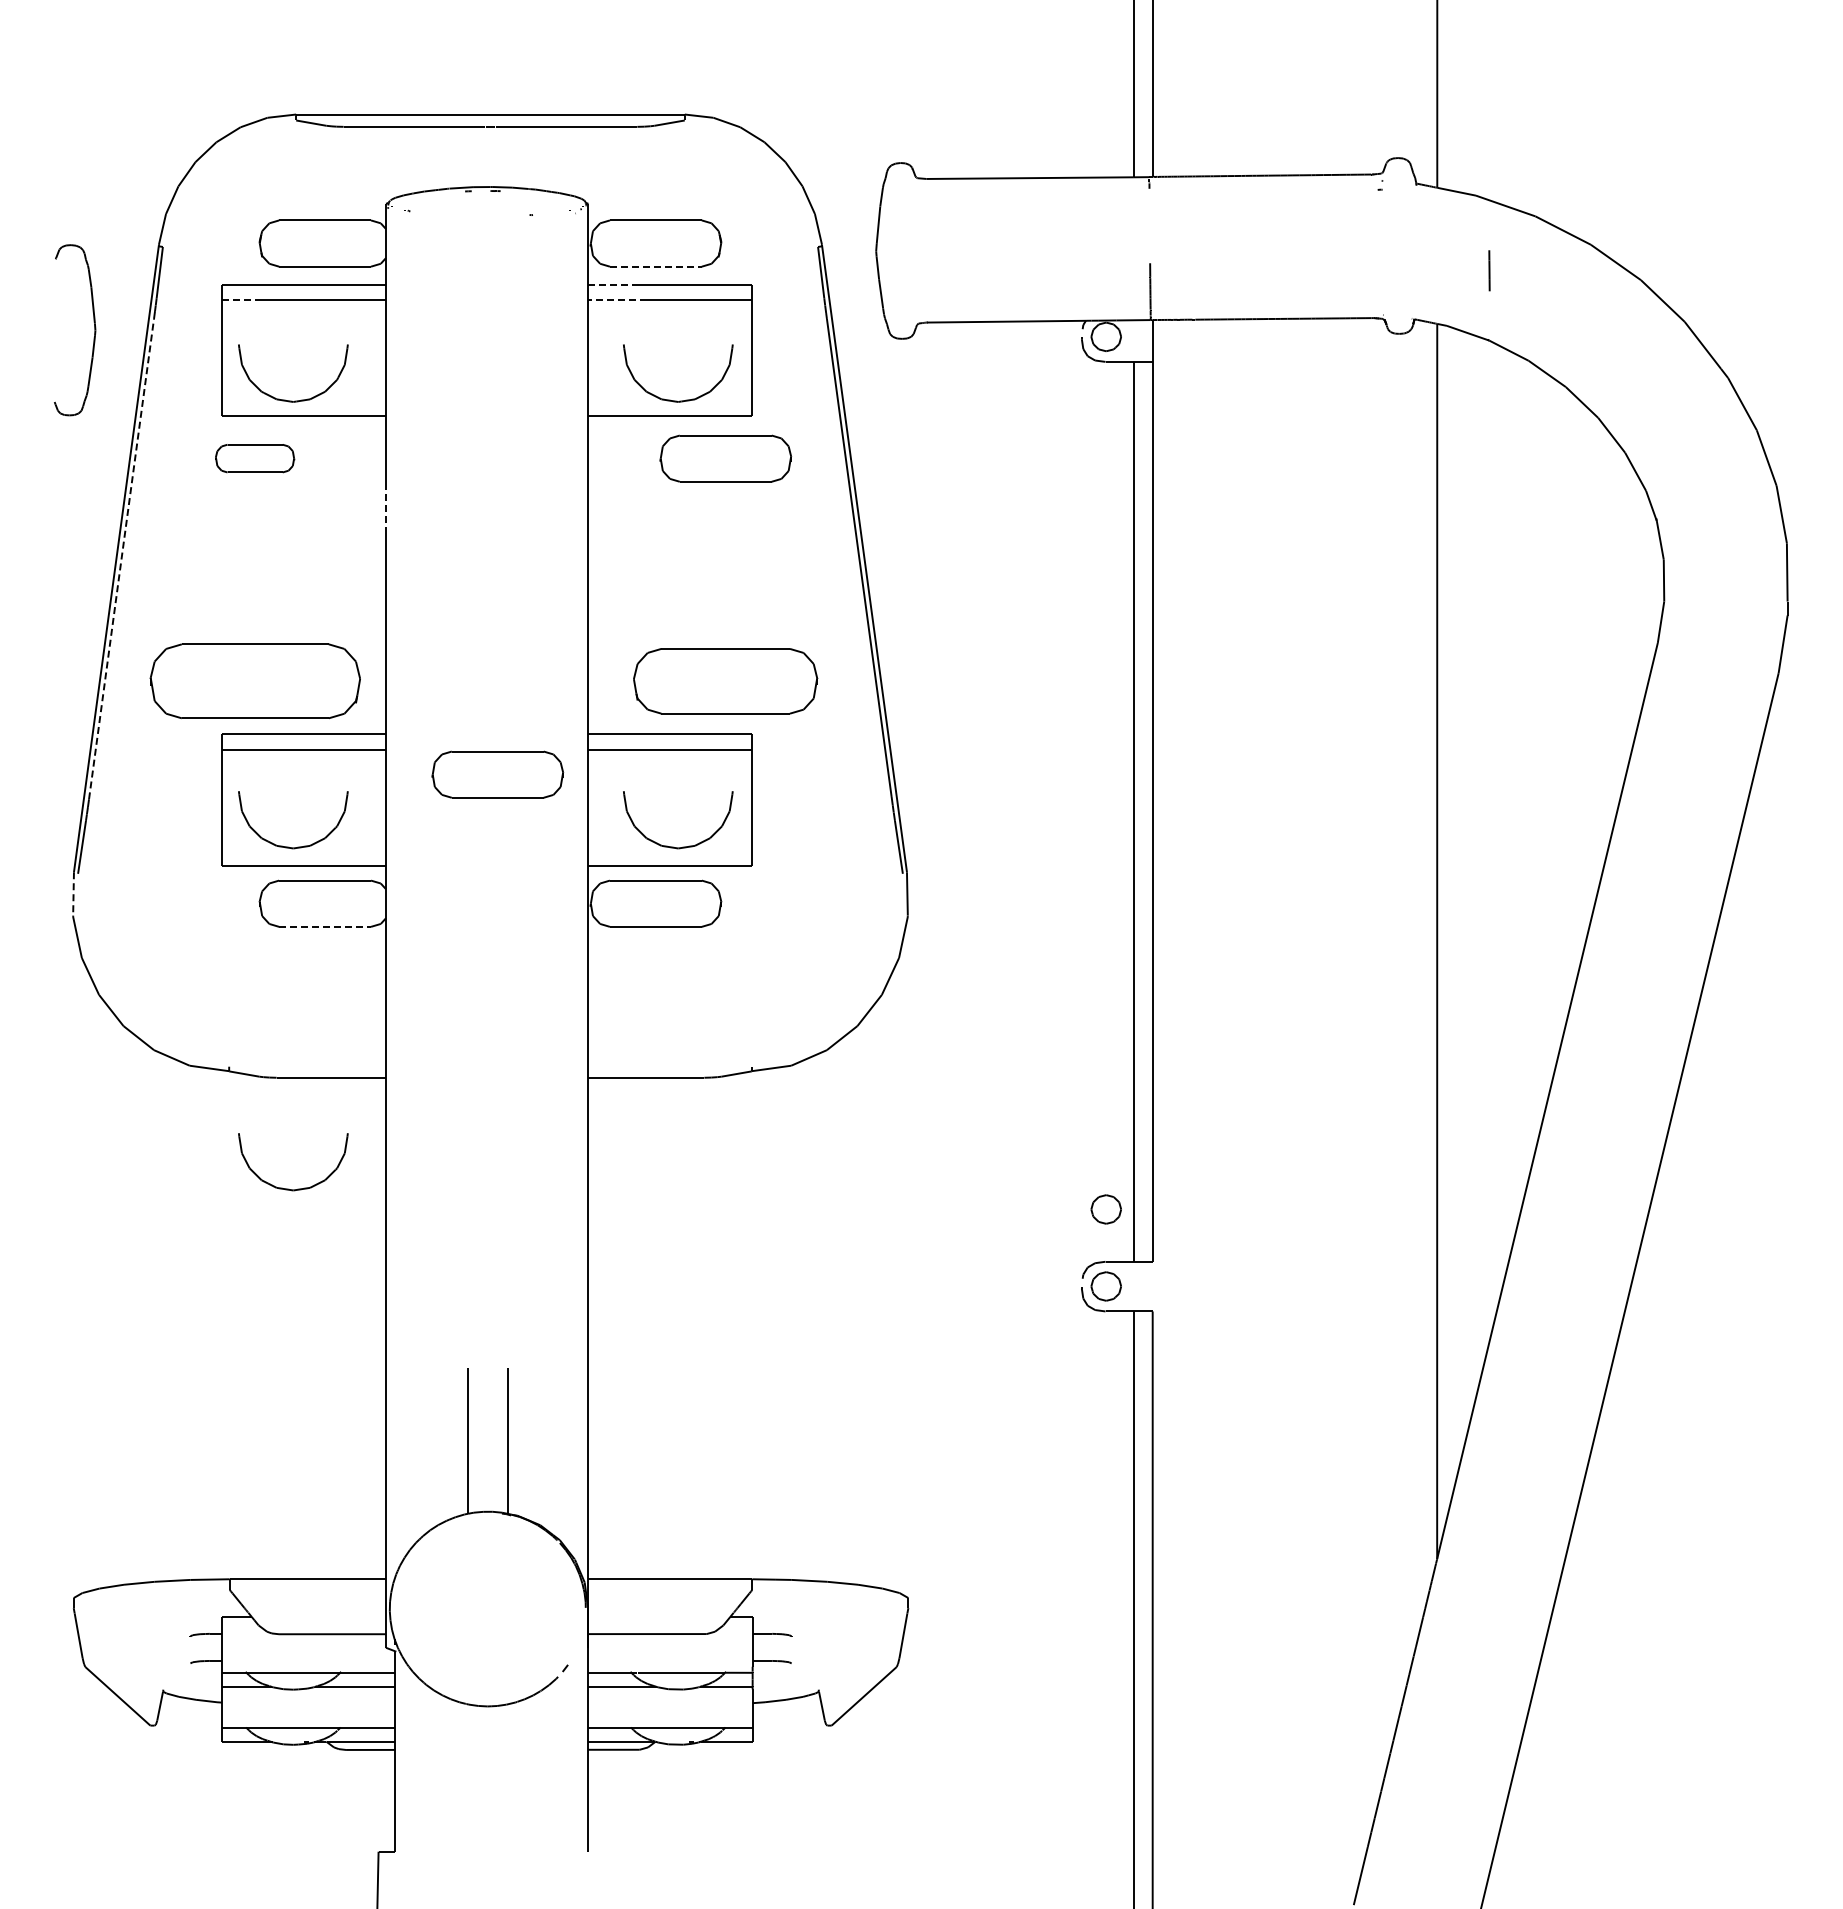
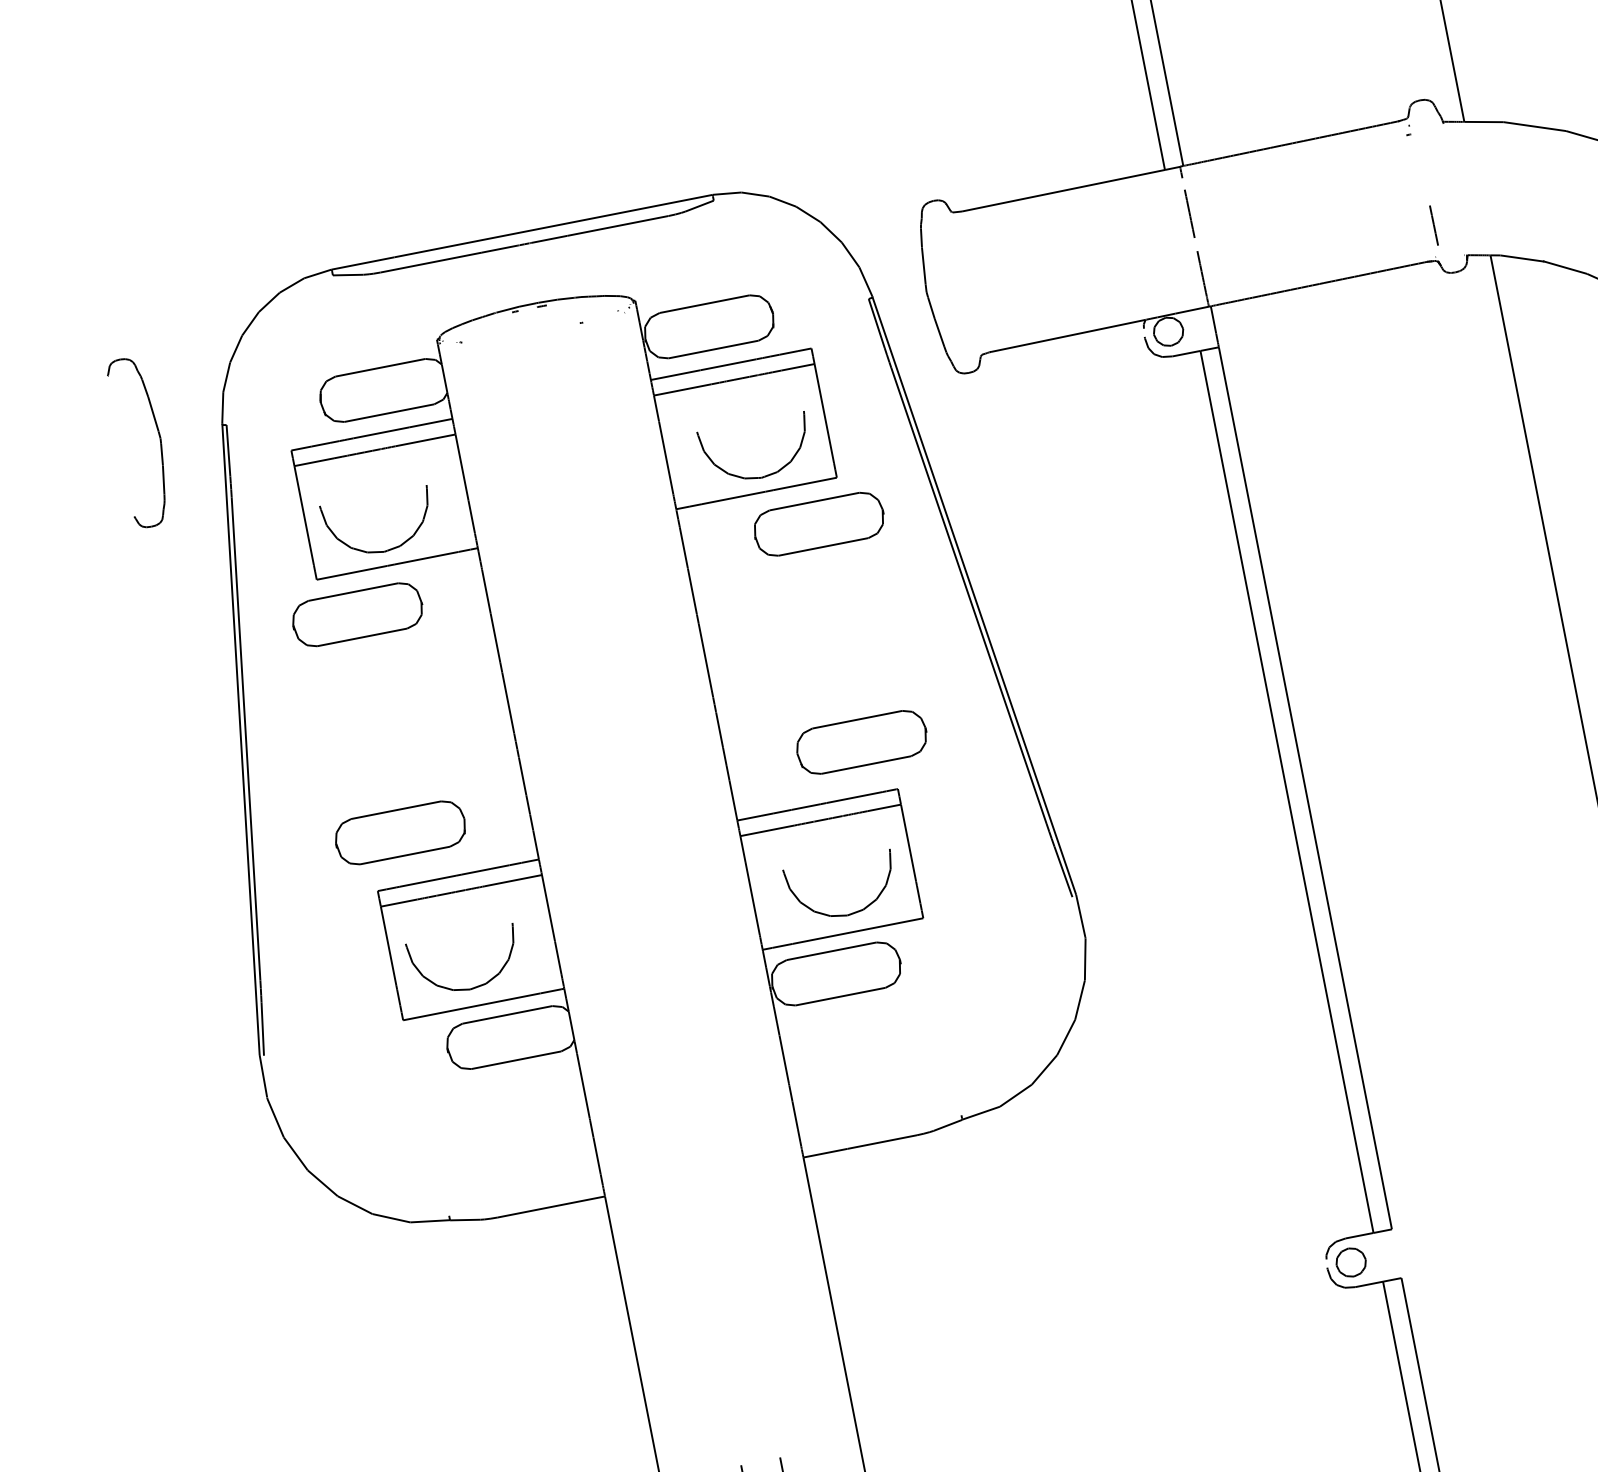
line: (1149, 224) -> (1189, 213), added
line: (655, 266) -> (713, 349), dashed -> solid
line: (1489, 270) -> (1433, 225), moved
line: (614, 284) -> (676, 374), dashed -> solid
line: (241, 300) -> (313, 462), dashed -> solid
line: (617, 300) -> (682, 390), dashed -> solid
part: (94, 330) -> (159, 438), moved
part: (254, 458) -> (357, 614), size x1.67
line: (386, 508) -> (496, 638), dashed -> solid
line: (121, 558) -> (245, 738), dashed -> solid
part: (254, 680) -> (399, 832), size x0.62
part: (725, 680) -> (861, 741), size x0.71
part: (497, 774) -> (655, 877), removed
line: (73, 893) -> (263, 1075), dashed -> solid
line: (325, 926) -> (516, 1059), dashed -> solid
part: (297, 1188) -> (539, 1322), removed
part: (1105, 1209) -> (1335, 1187), removed

